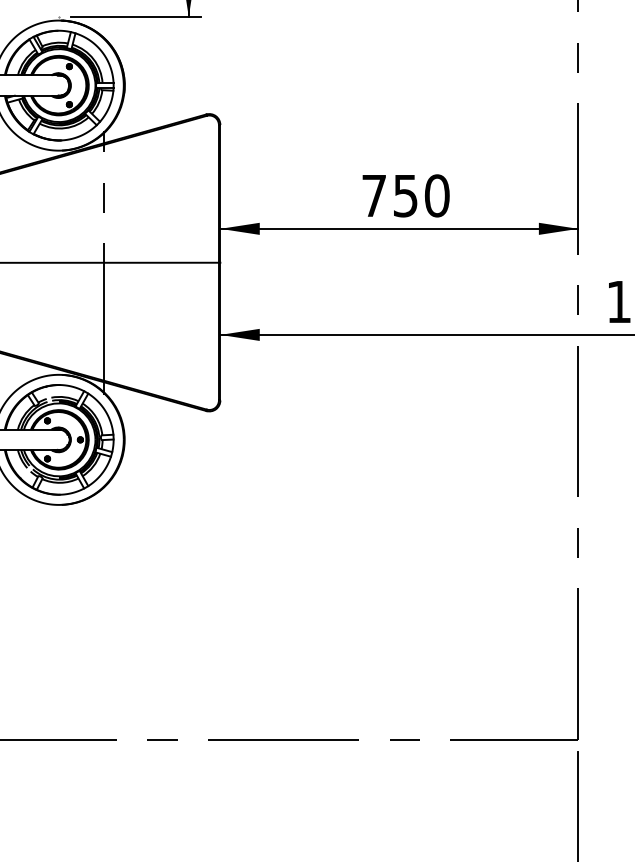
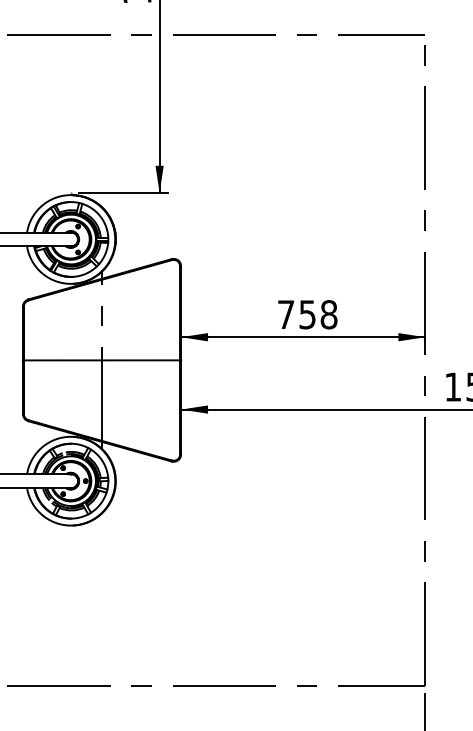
text: (436, 195) -> (328, 314), 750 -> 758

